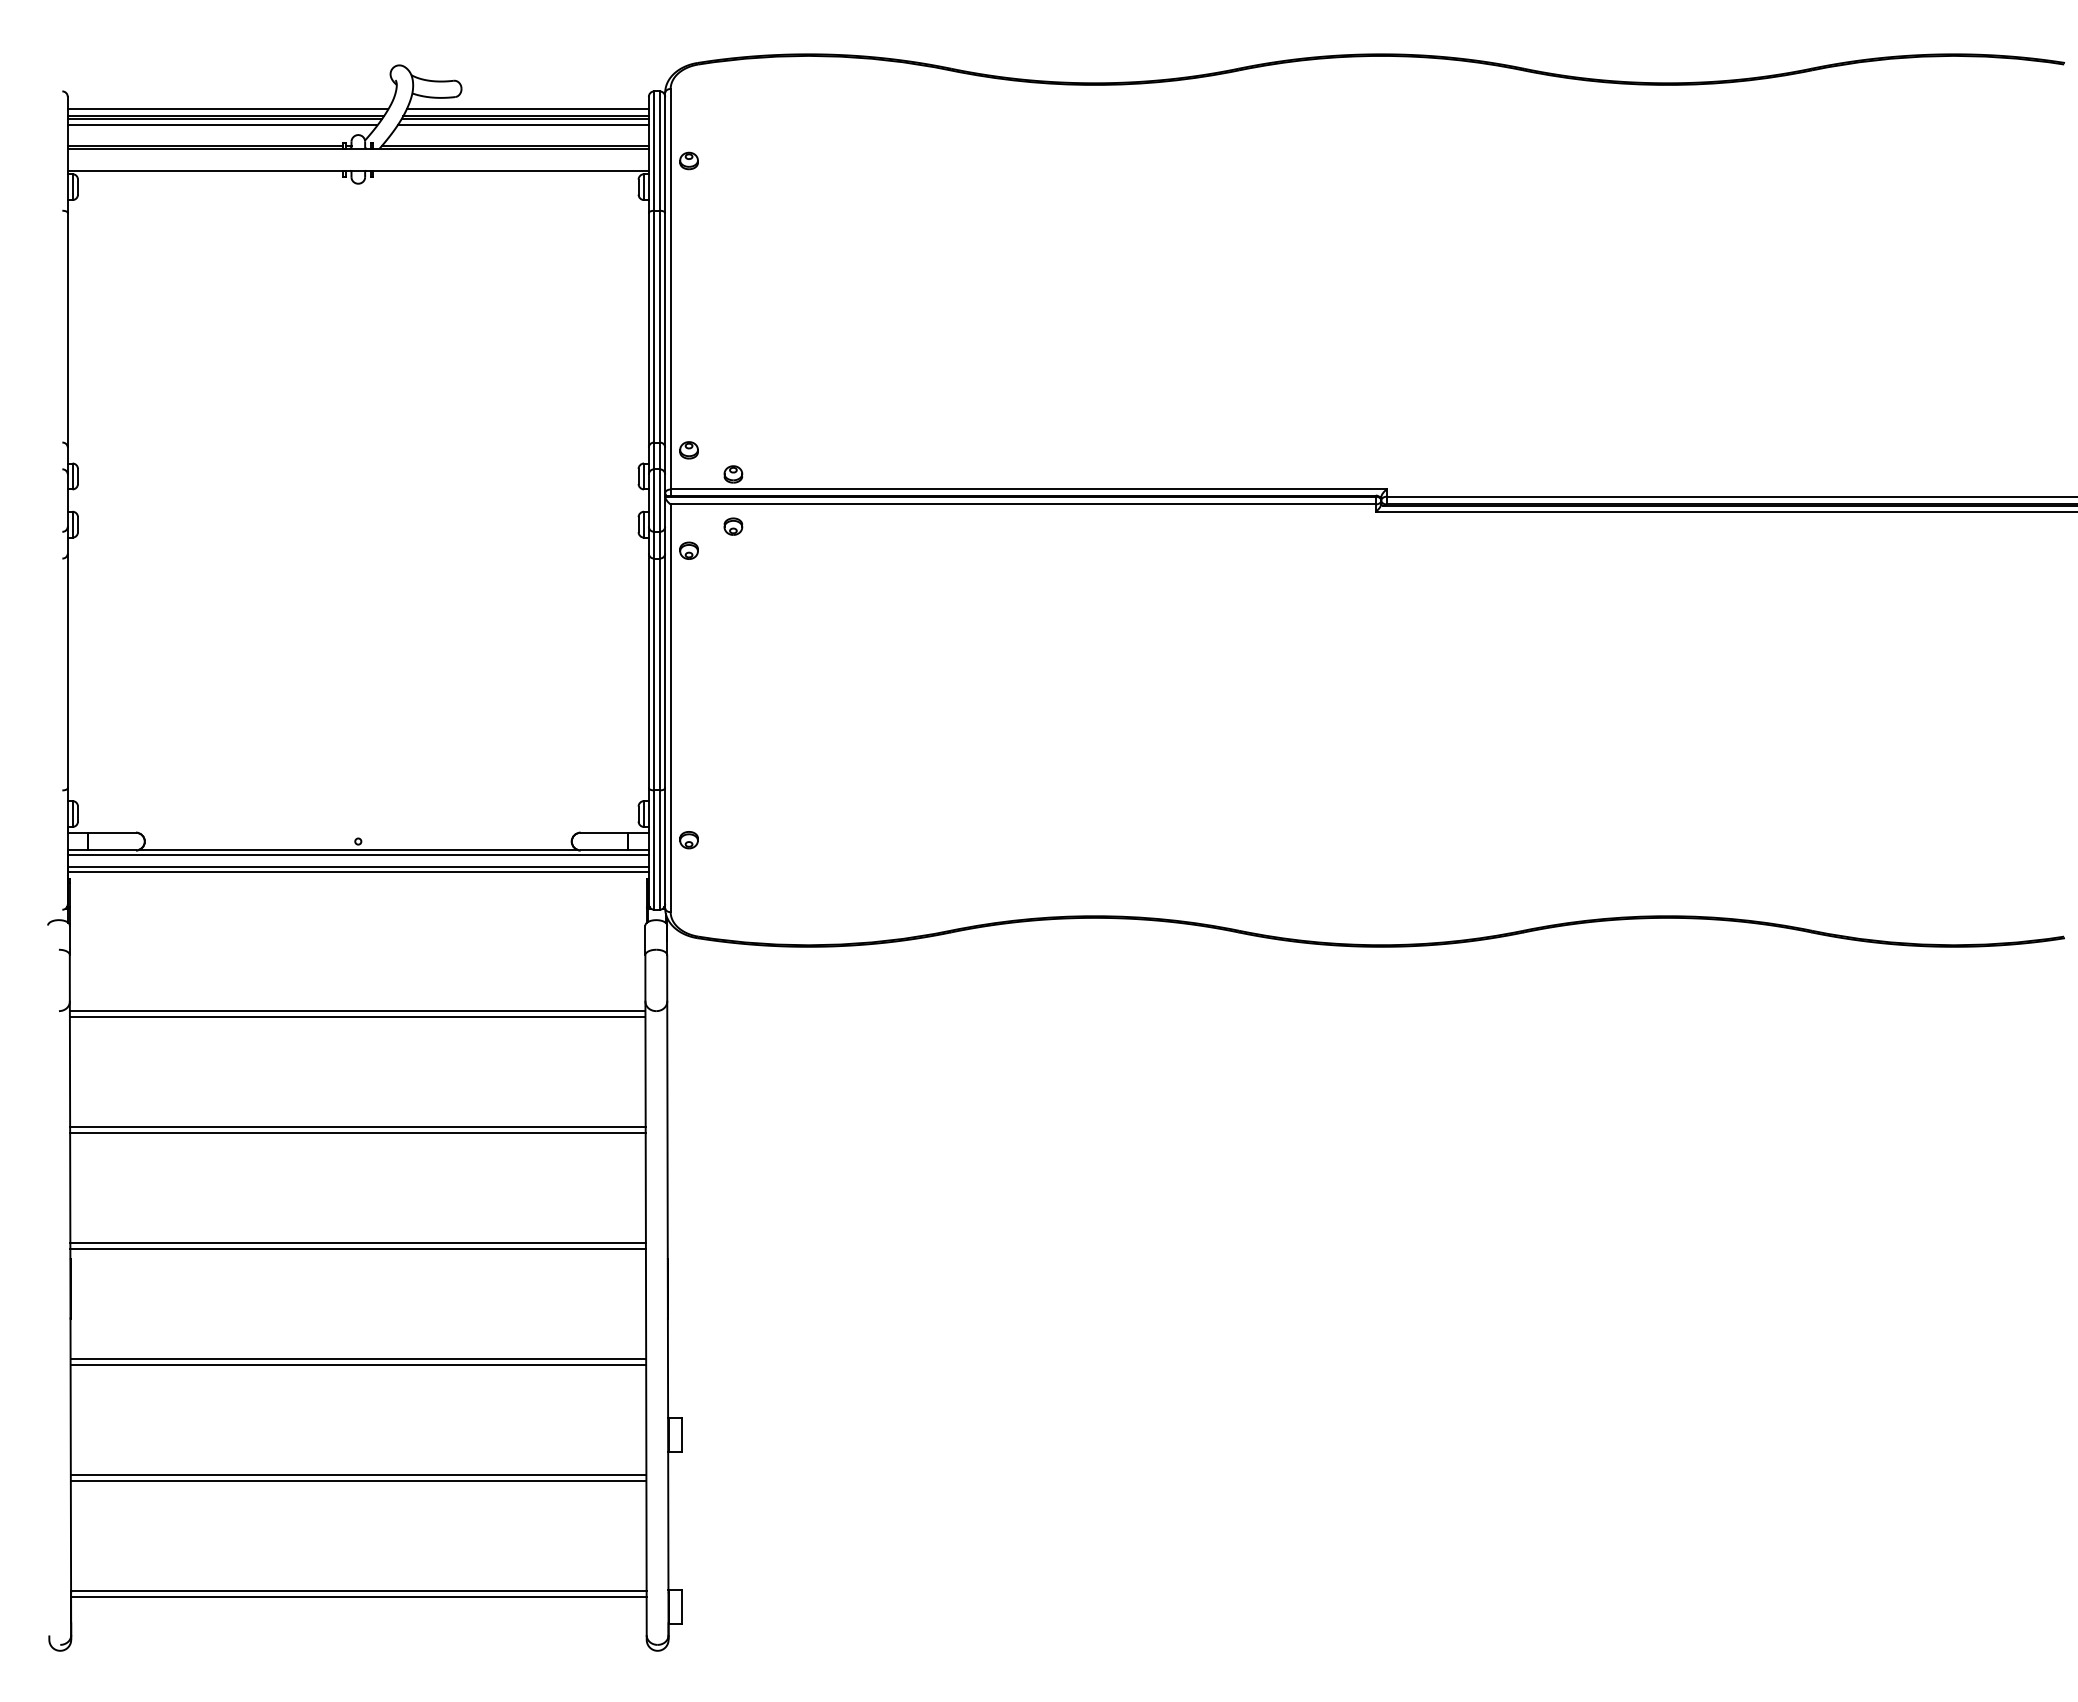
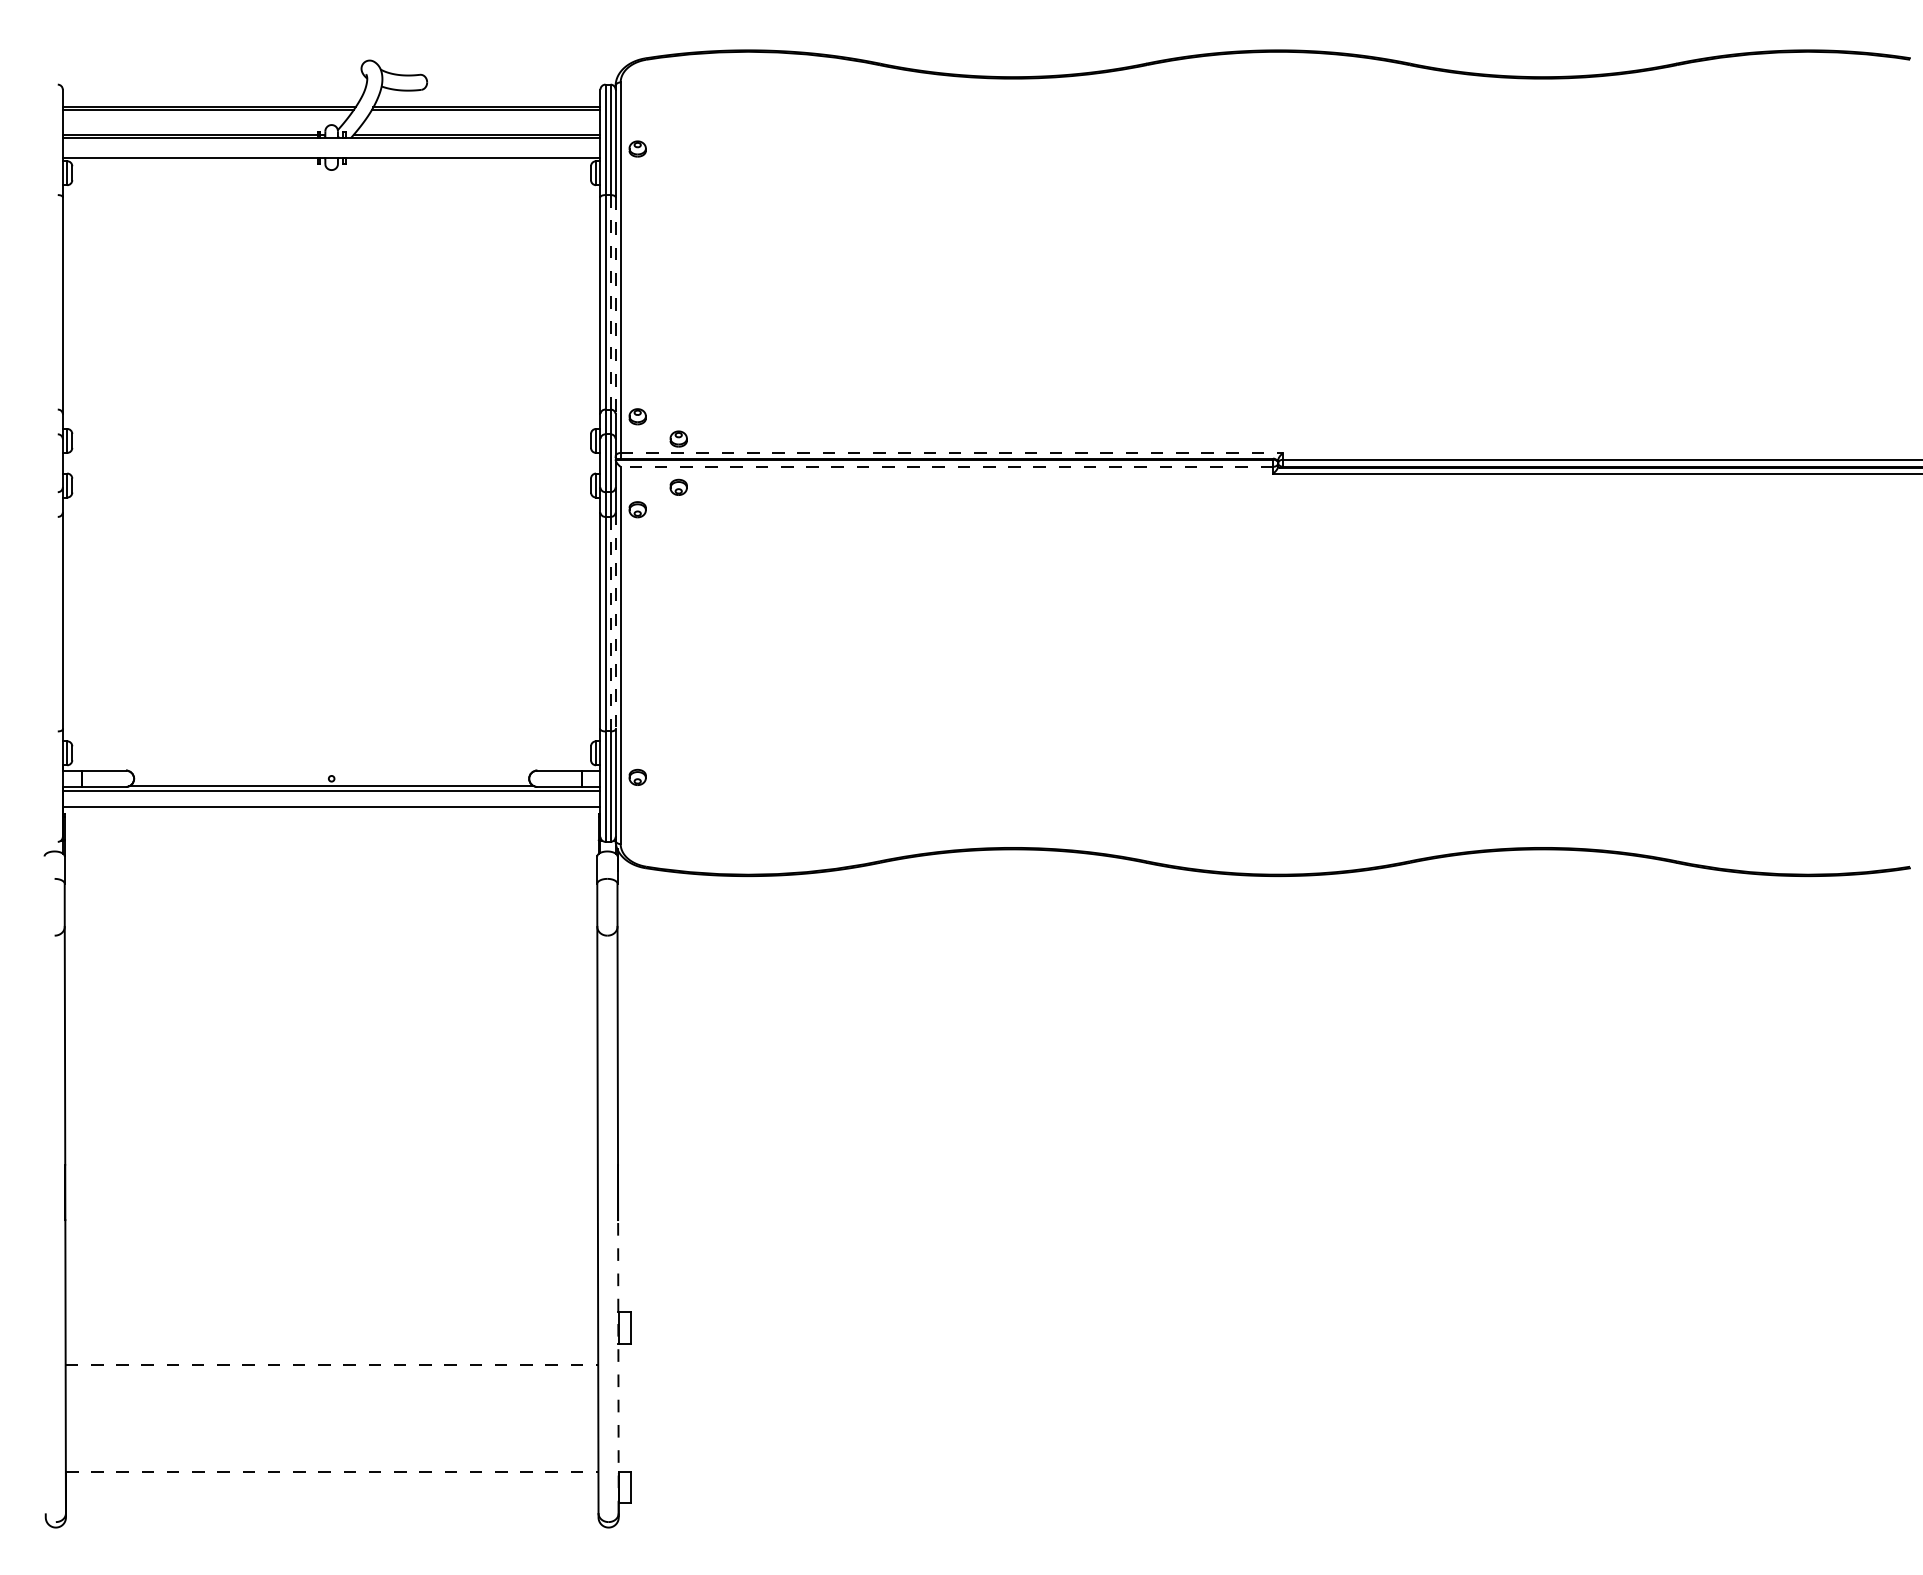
line: (227, 109) -> (210, 101), removed
line: (527, 109) -> (488, 101), removed
line: (222, 125) -> (205, 116), removed
line: (522, 125) -> (483, 116), removed
line: (659, 326) -> (610, 302), solid -> dashed
line: (665, 330) -> (615, 305), solid -> dashed
line: (1029, 489) -> (952, 453), solid -> dashed
line: (1023, 504) -> (947, 466), solid -> dashed
line: (665, 671) -> (615, 621), solid -> dashed
line: (659, 674) -> (610, 624), solid -> dashed
line: (358, 866) -> (331, 801), removed
line: (357, 1011) -> (330, 936), removed
line: (357, 1016) -> (330, 940), removed
line: (357, 1127) -> (330, 1043), removed
line: (357, 1132) -> (330, 1047), removed
line: (357, 1243) -> (330, 1150), removed
line: (357, 1248) -> (330, 1155), removed
line: (358, 1359) -> (331, 1258), removed
line: (358, 1364) -> (331, 1262), removed
line: (358, 1475) -> (331, 1365), solid -> dashed
line: (668, 1476) -> (618, 1366), solid -> dashed
line: (358, 1480) -> (331, 1369), removed
line: (358, 1591) -> (331, 1472), solid -> dashed
line: (358, 1596) -> (331, 1477), removed

